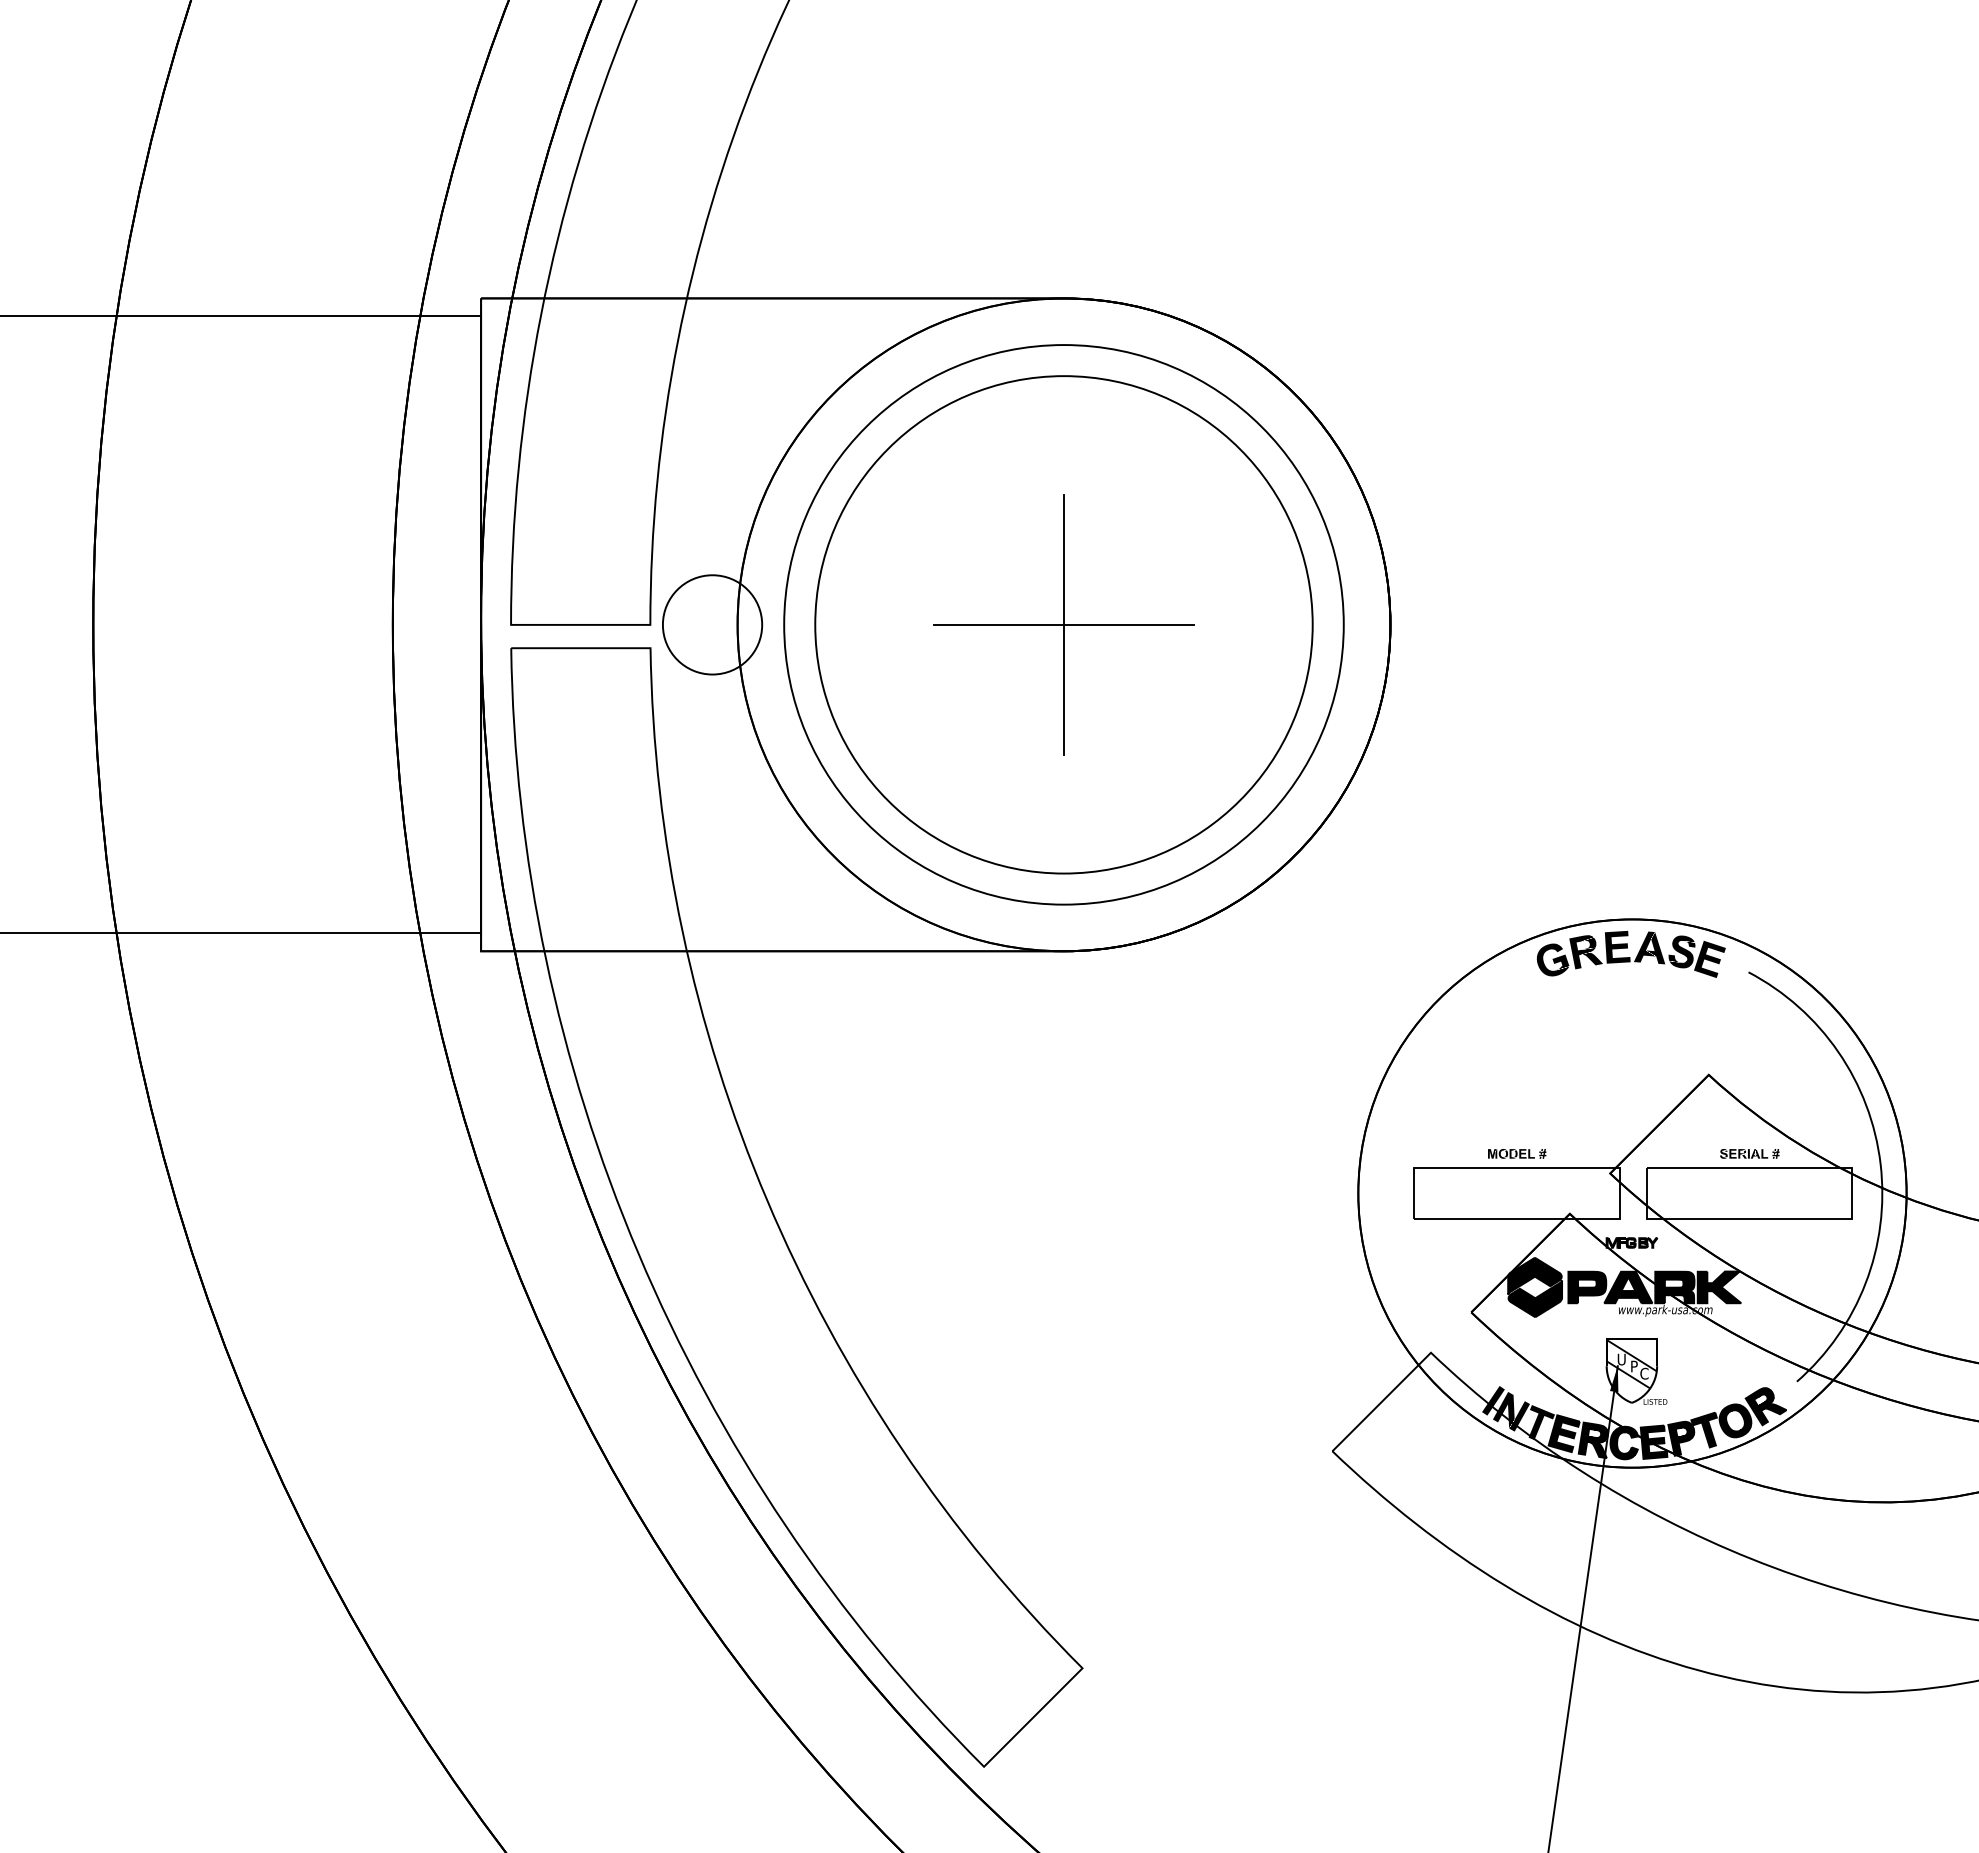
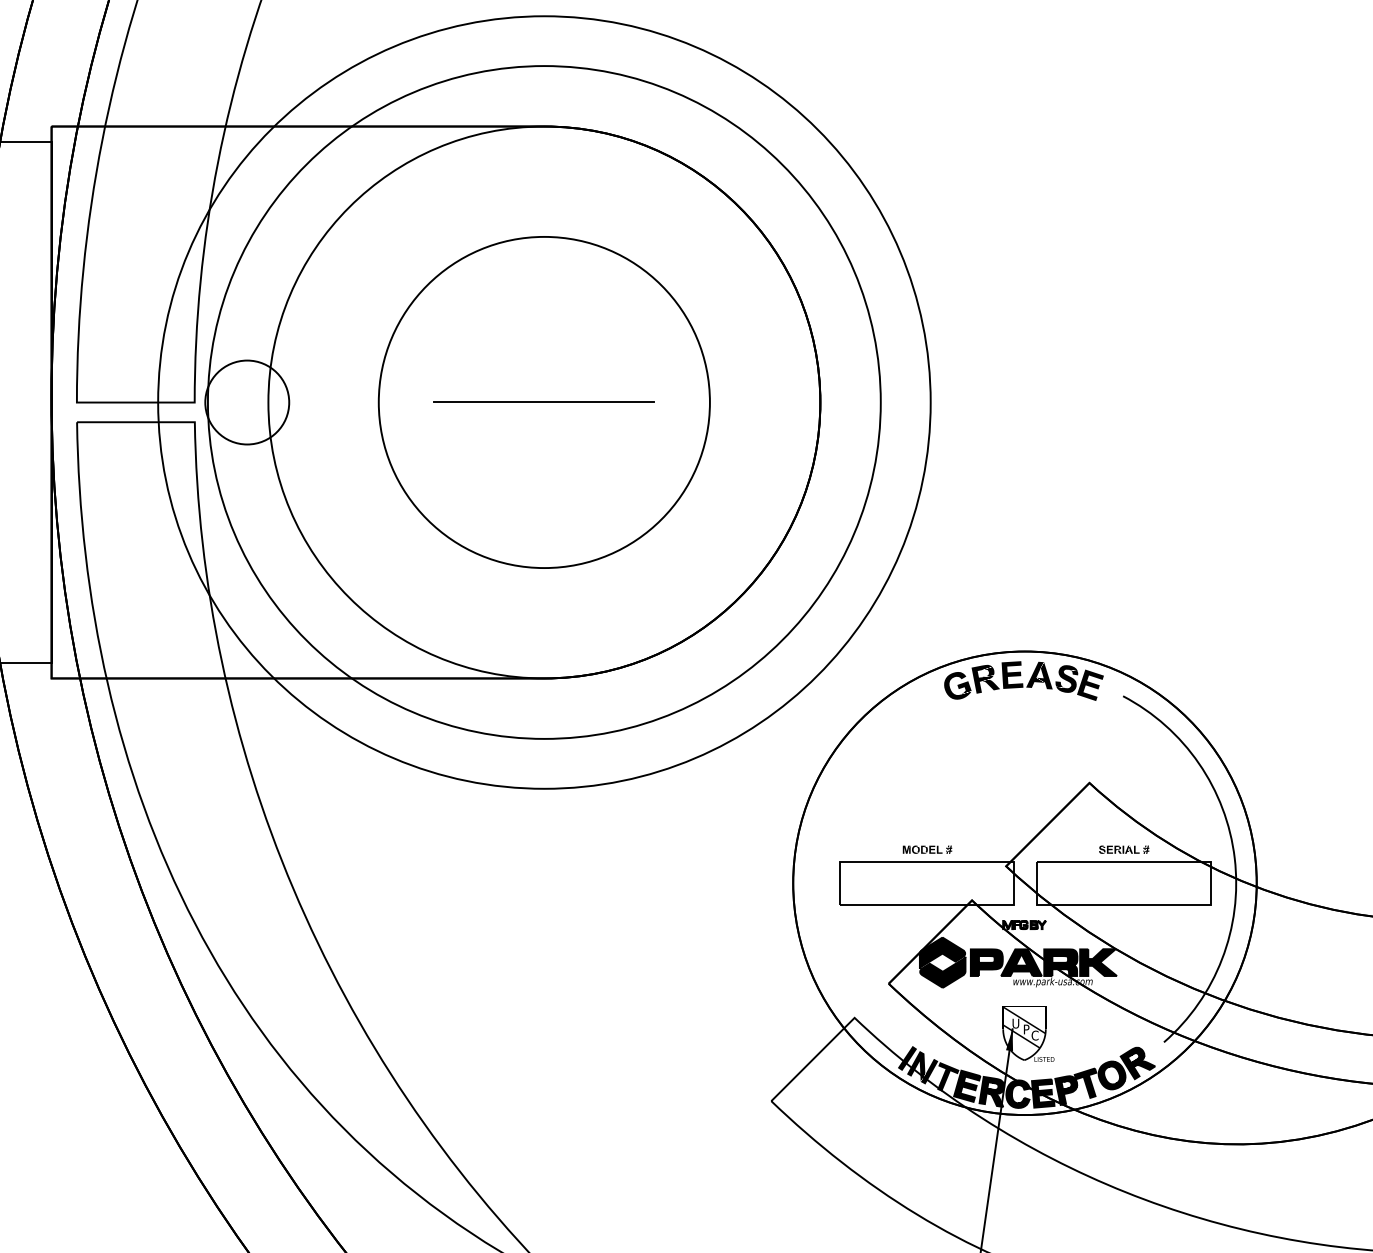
circle: (1063, 624) -> (543, 402), size x0.7
circle: (1063, 624) -> (543, 402), size x1.4
circle: (1063, 624) -> (543, 402), size x1.6
line: (1063, 624) -> (543, 402), removed

